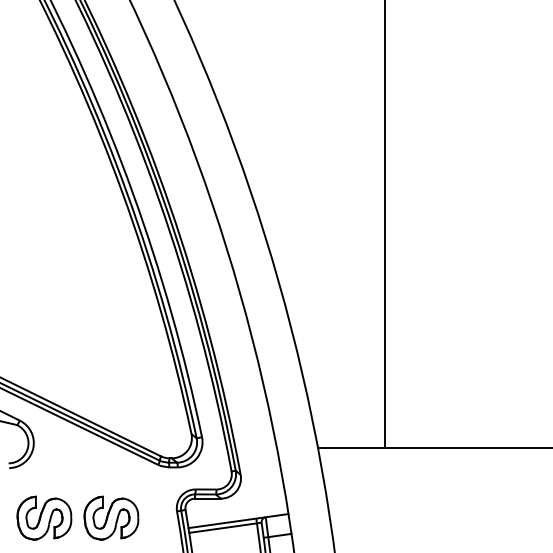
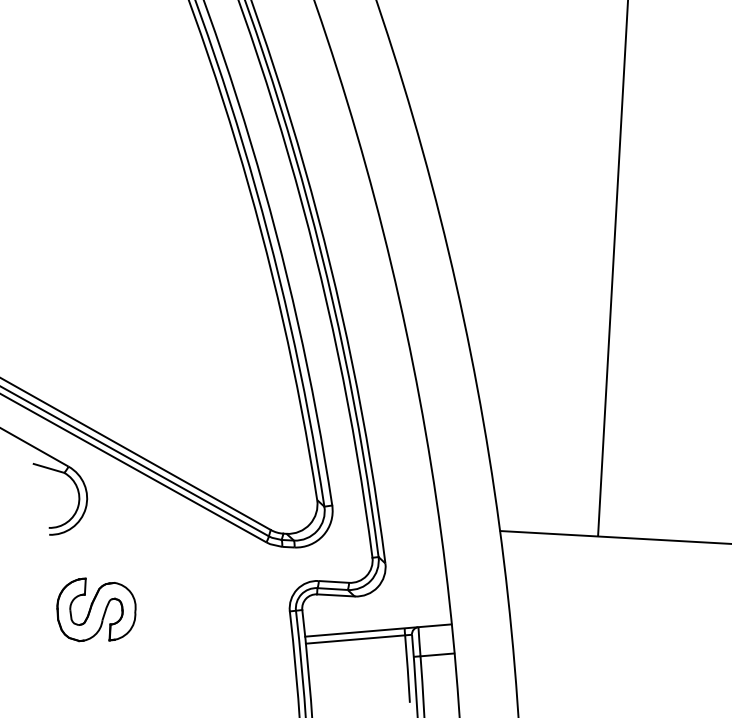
part: (111, 517) -> (194, 614), removed

